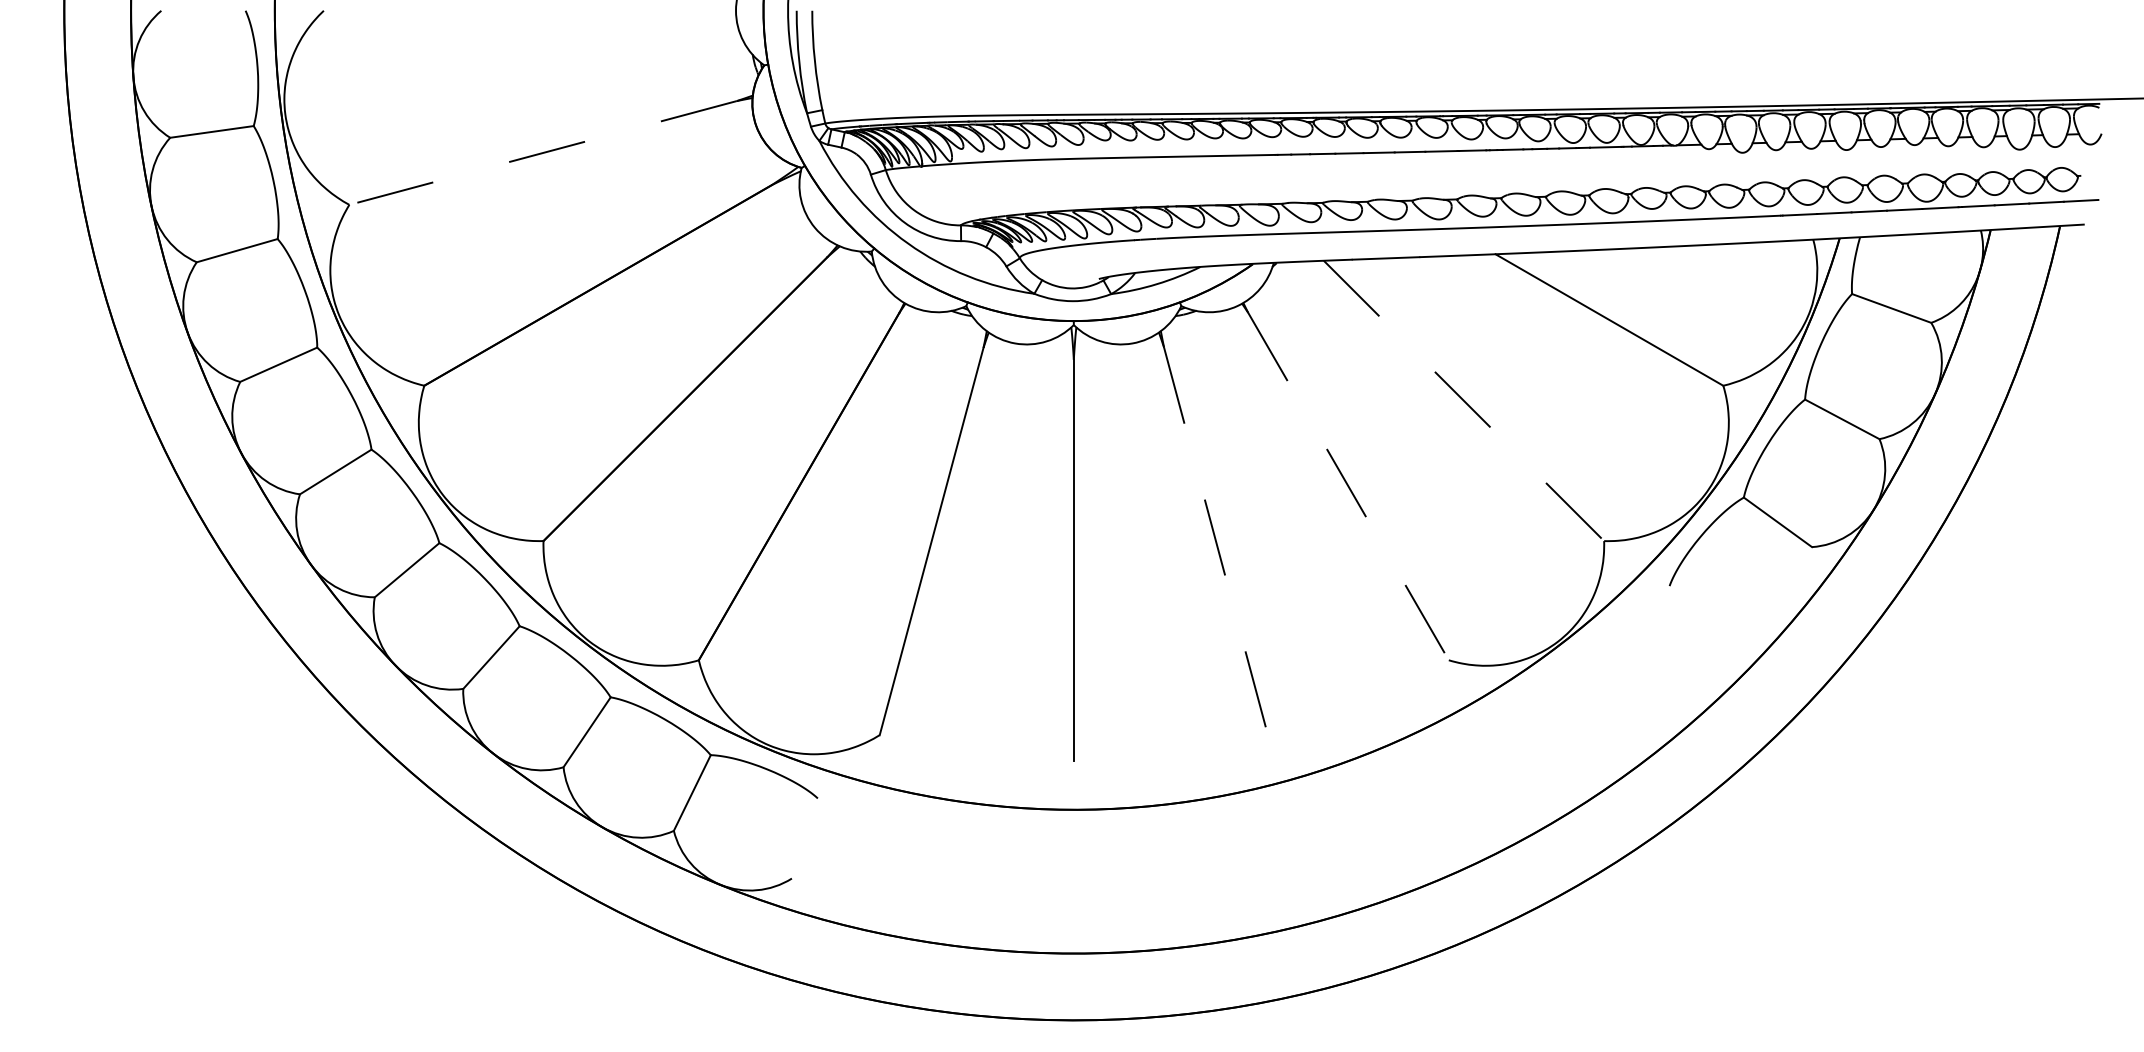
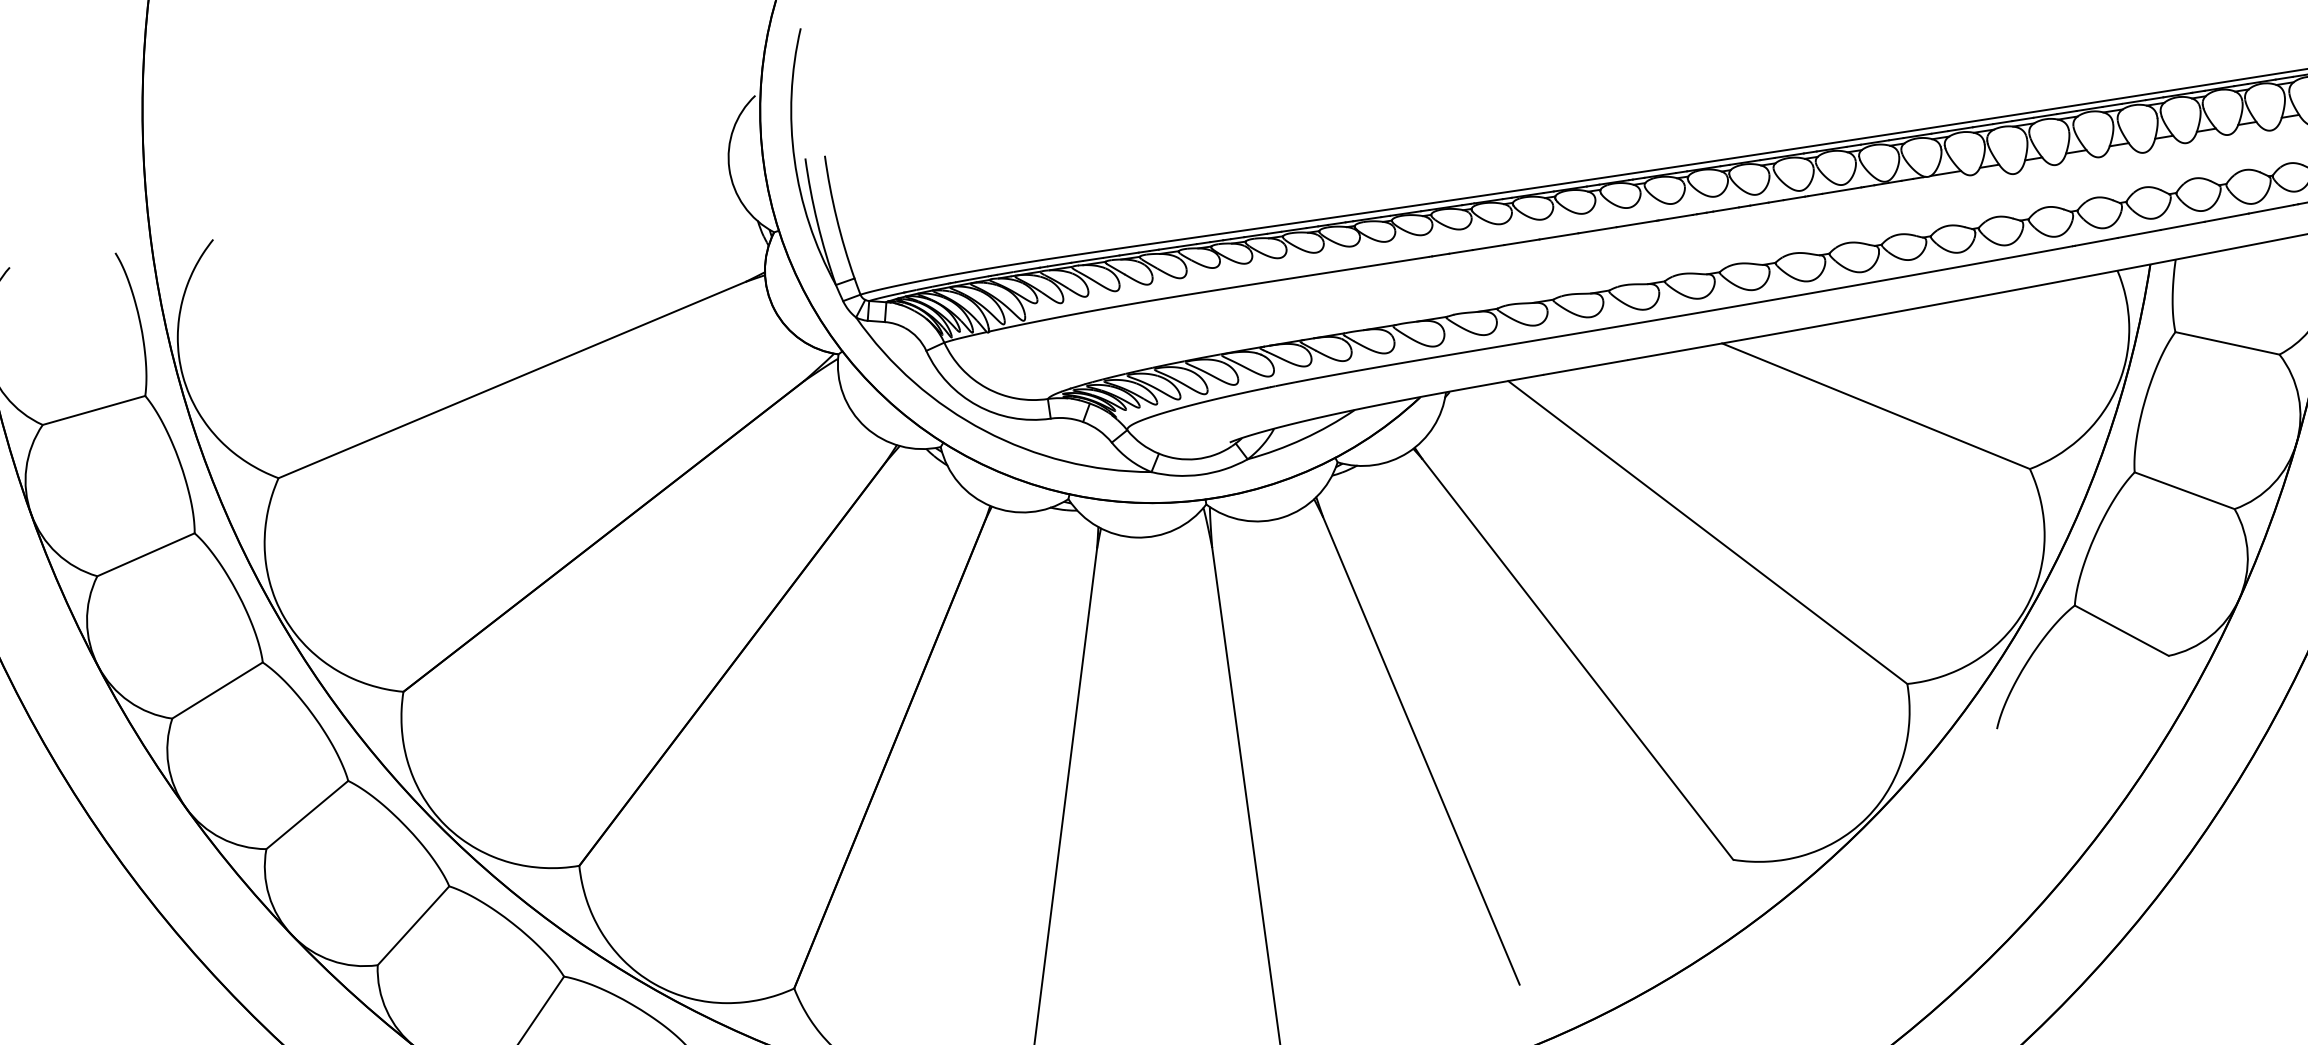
line: (543, 152) -> (512, 379), dashed -> solid
line: (1464, 401) -> (1708, 533), dashed -> solid
line: (1348, 486) -> (1577, 659), dashed -> solid
line: (1216, 541) -> (1422, 750), dashed -> solid

